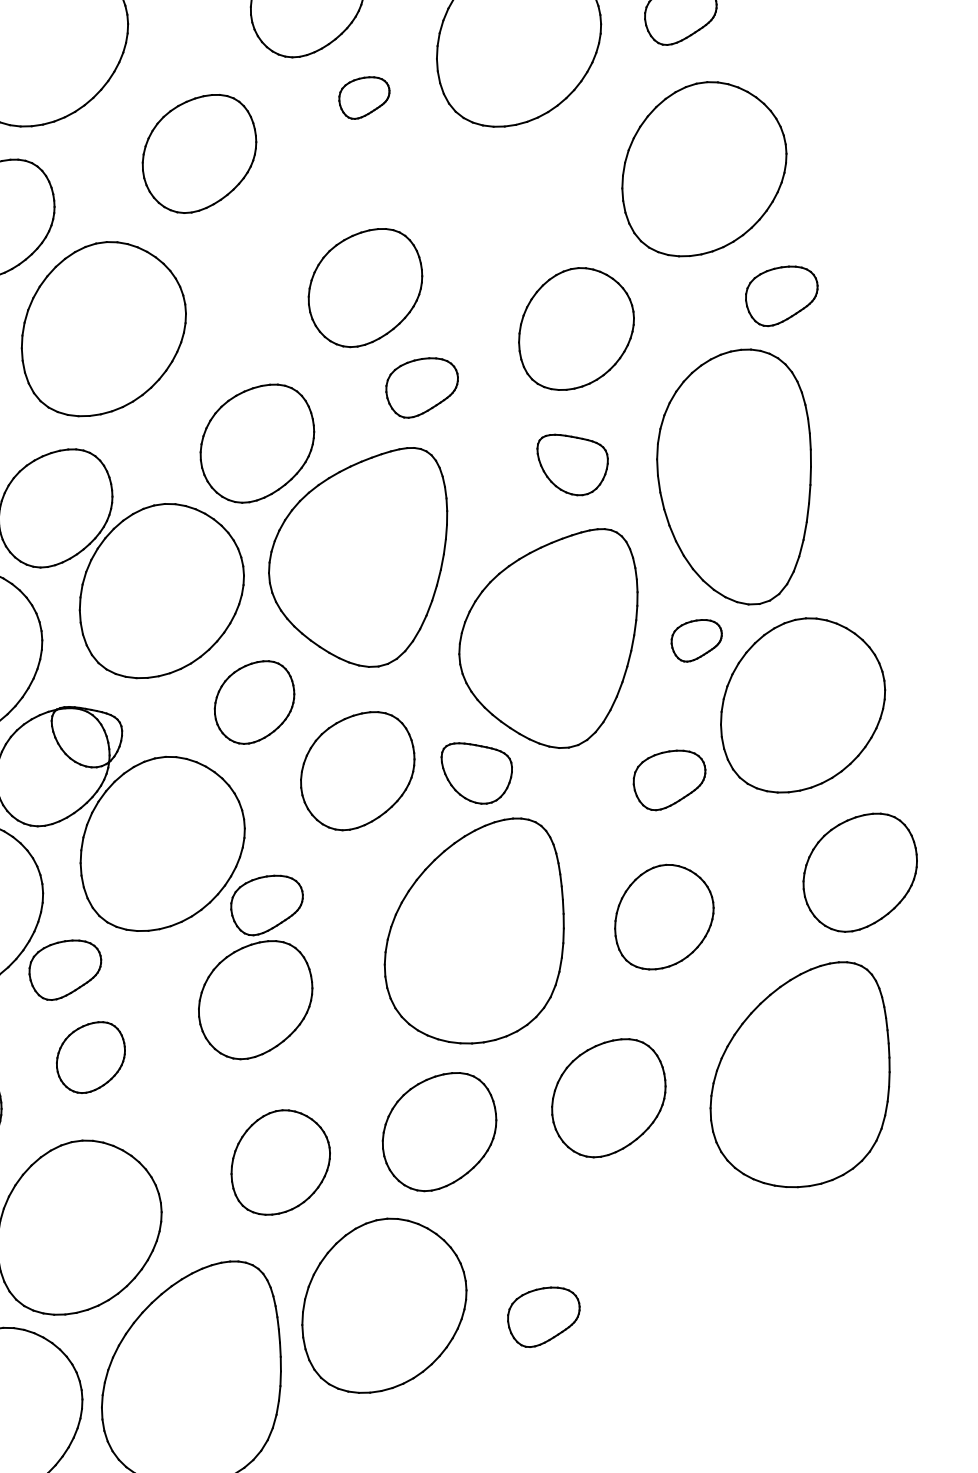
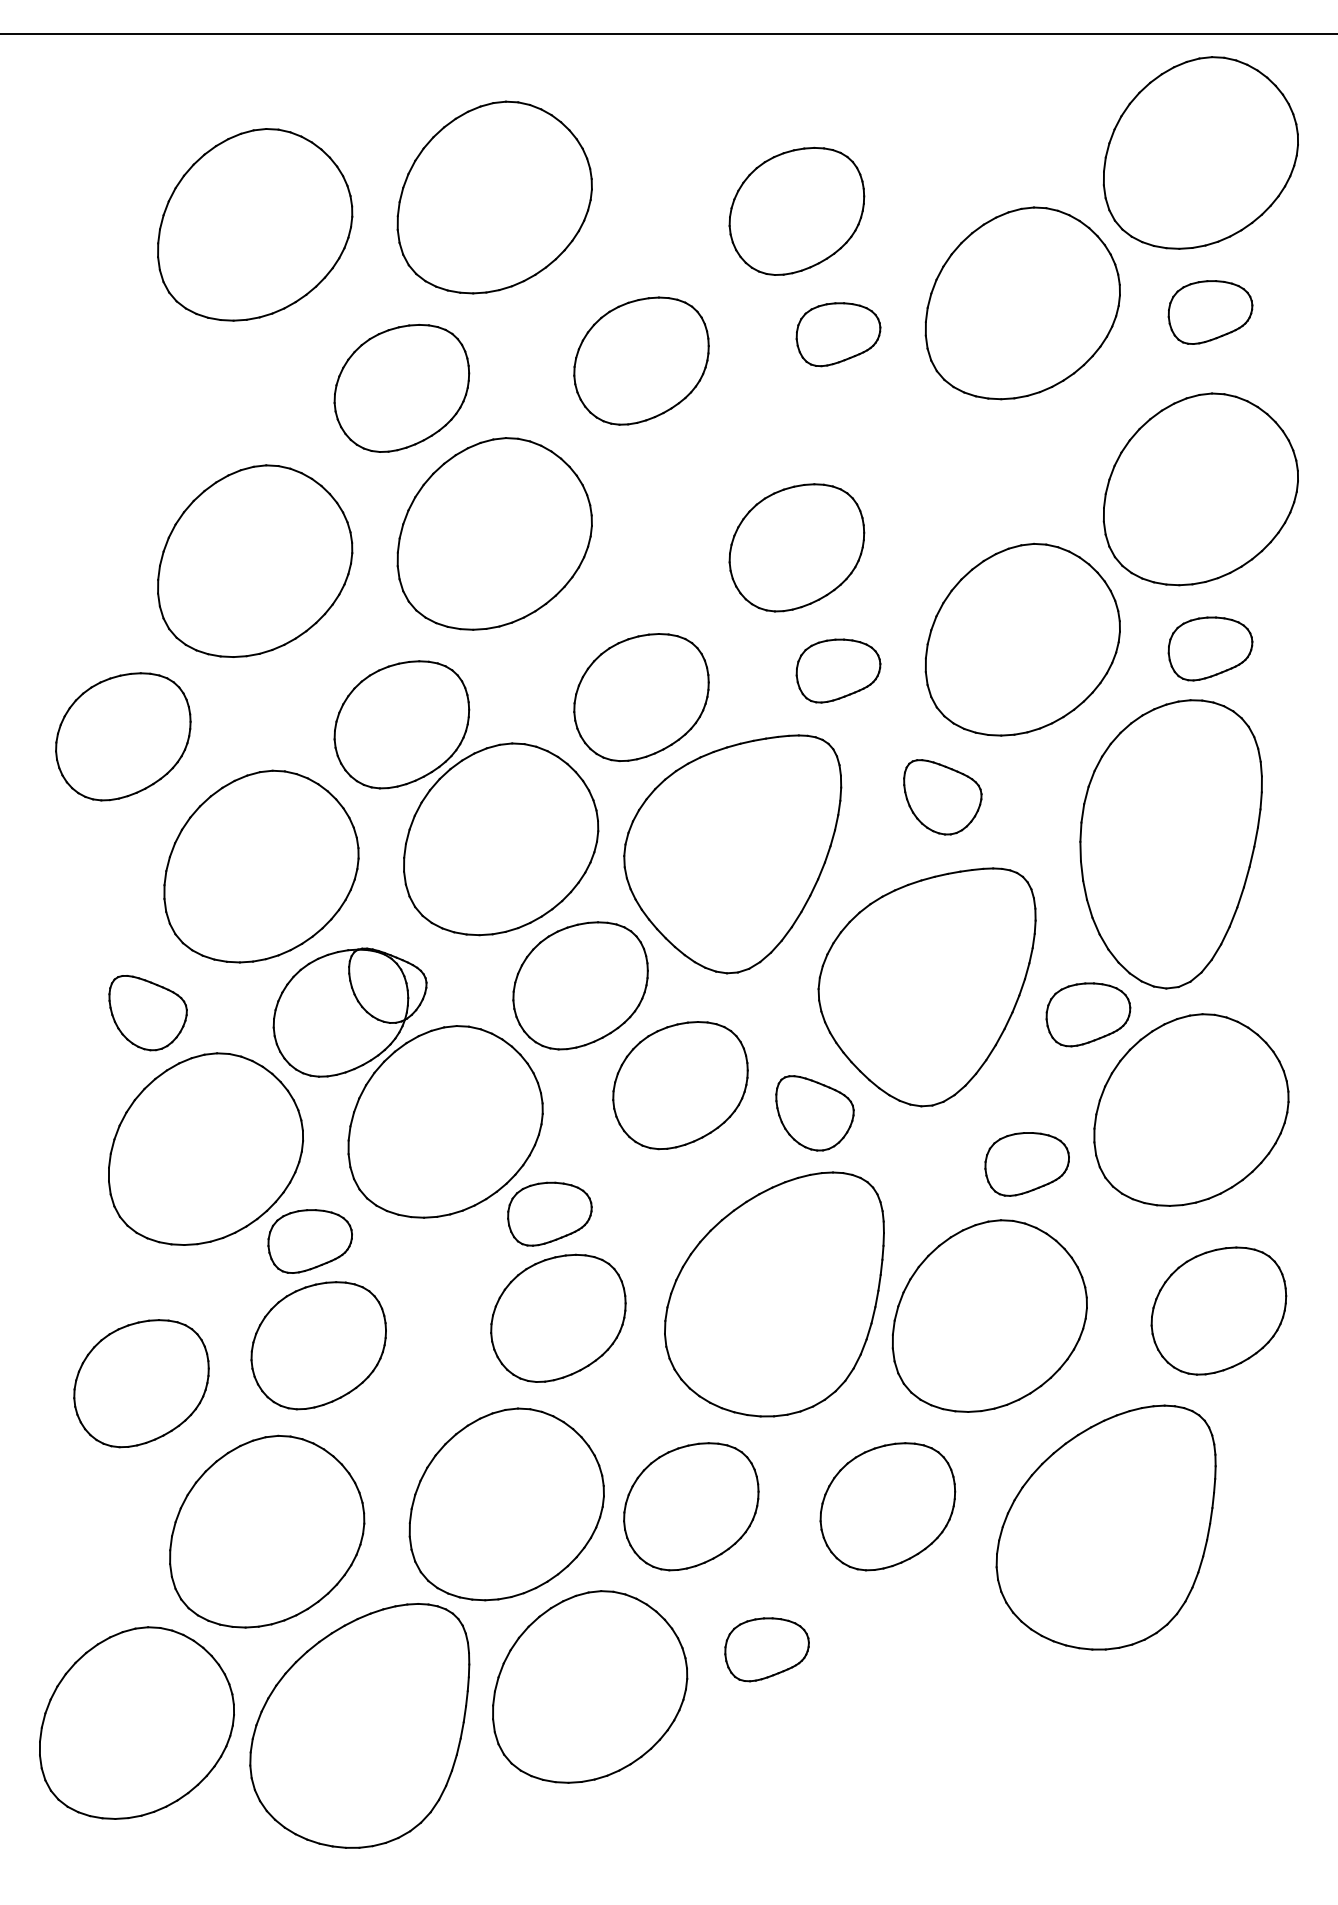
part: (364, 97) -> (838, 334), size x1.43
part: (782, 294) -> (1210, 648), moved
part: (575, 328) -> (1022, 639), size x1.43
part: (574, 463) -> (942, 797), moved
part: (697, 639) -> (1088, 1014), size x1.43
part: (254, 702) -> (580, 985), size x1.43
part: (663, 916) -> (989, 1315), size x1.67
part: (255, 999) -> (558, 1317), moved
part: (90, 1057) -> (318, 1345), size x1.67
part: (280, 1161) -> (506, 1504), size x1.67
part: (543, 1316) -> (766, 1649), moved

